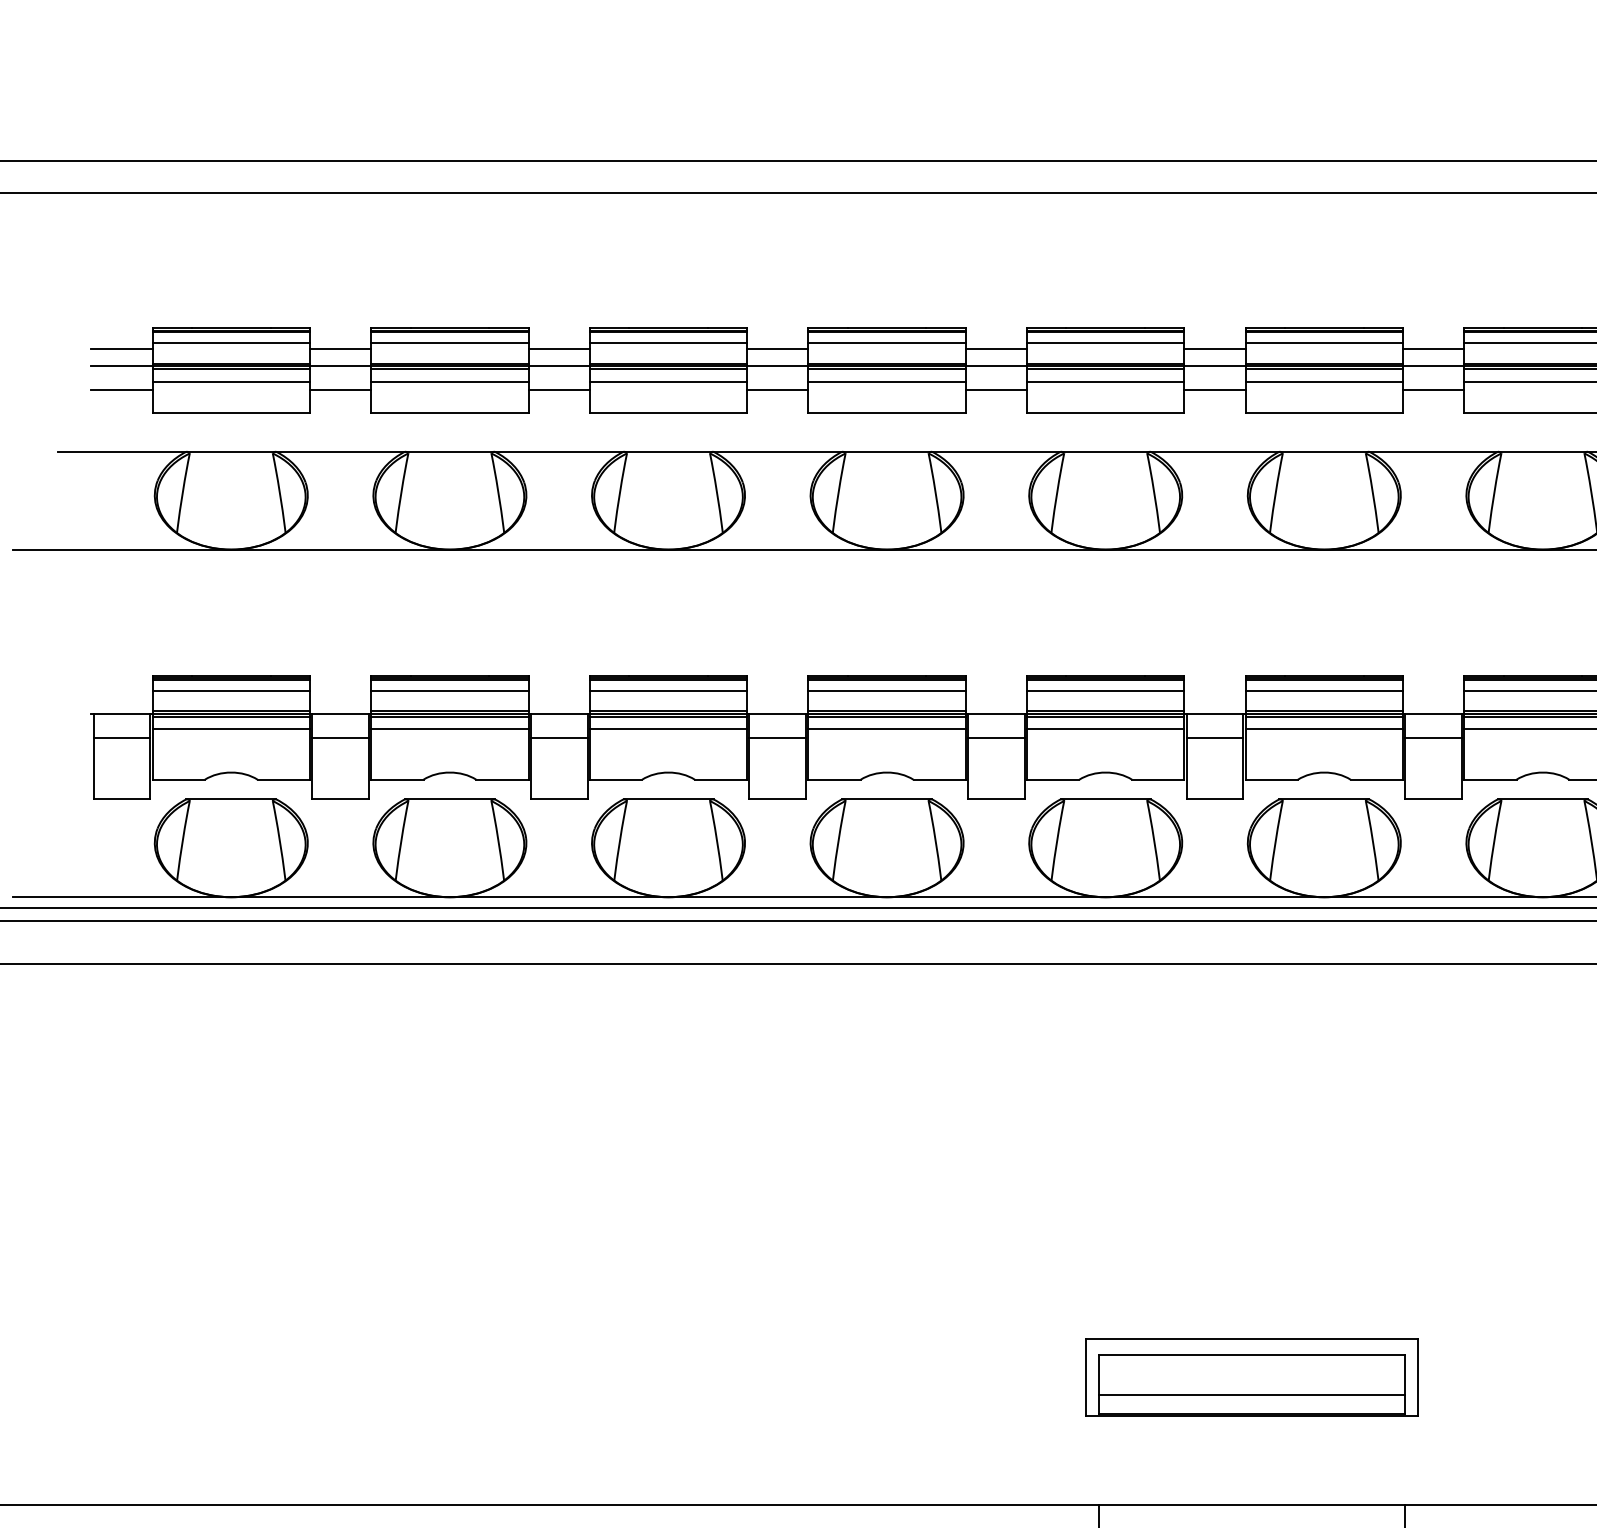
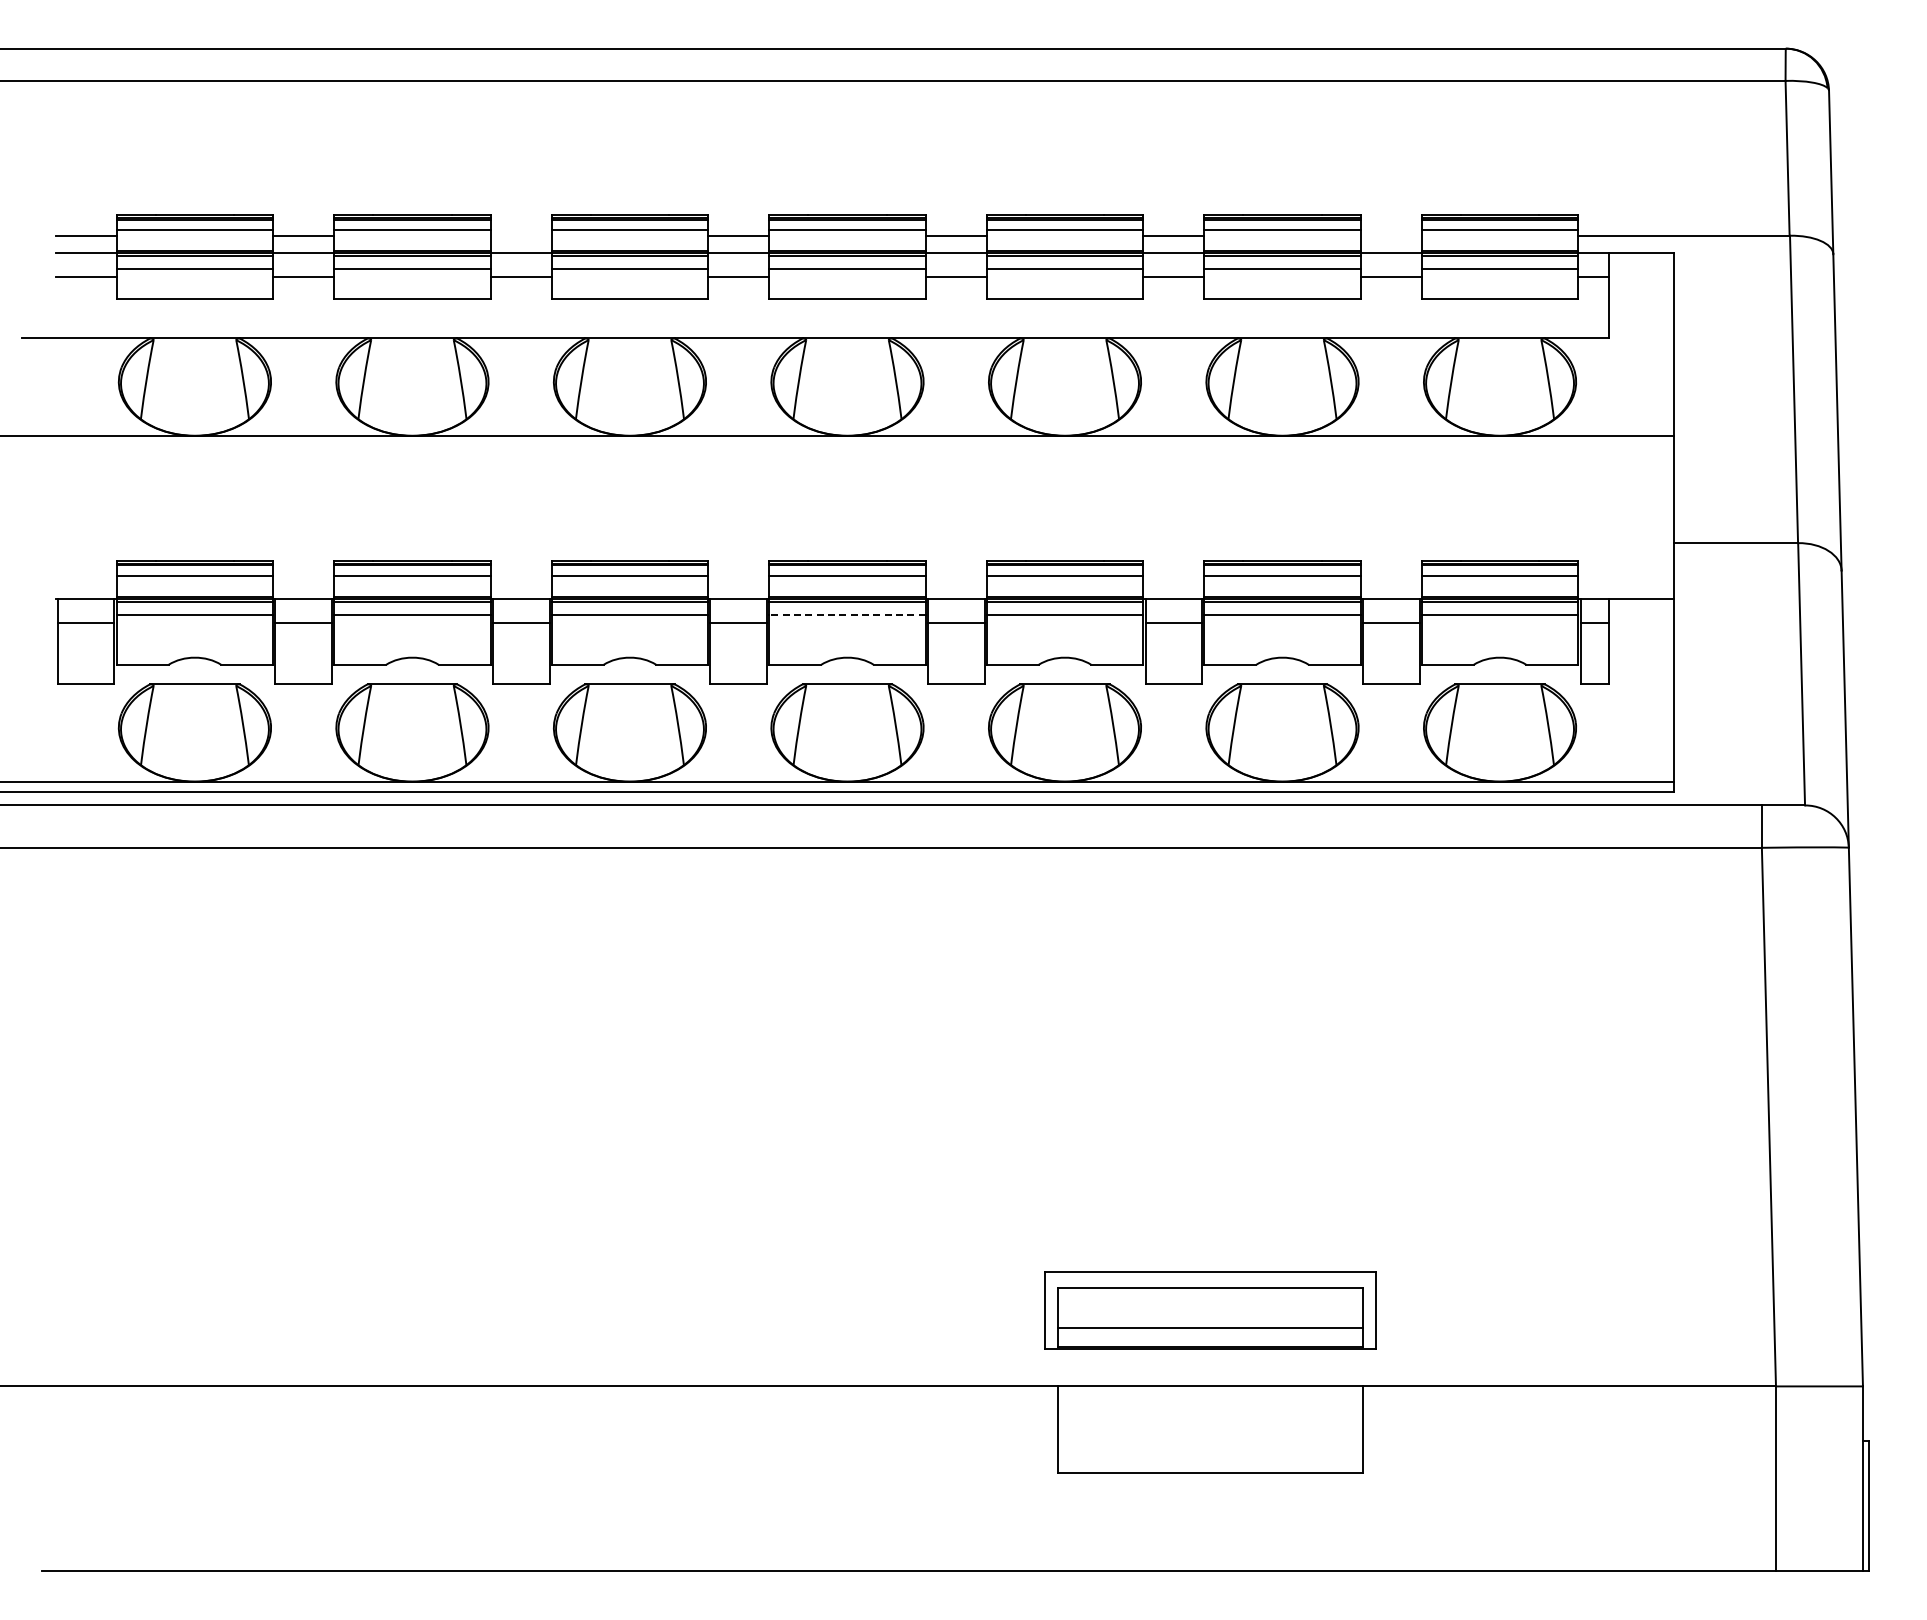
line: (558, 348) -> (520, 235), removed
line: (1432, 348) -> (1390, 235), removed
line: (887, 729) -> (847, 614), solid -> dashed
part: (1251, 1377) -> (1210, 1310), moved

